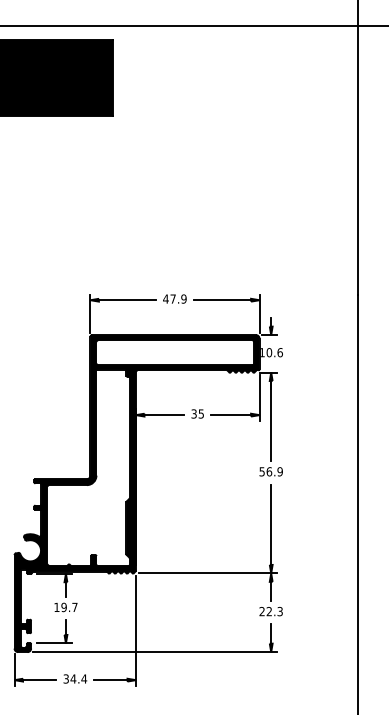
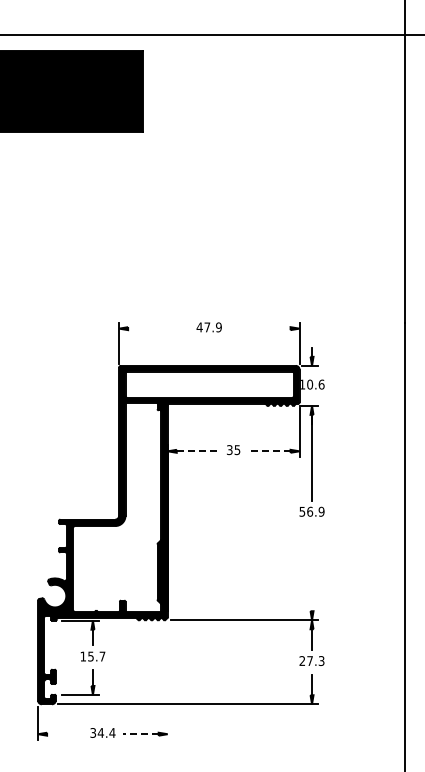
line: (127, 300) -> (158, 328), removed
line: (221, 300) -> (259, 328), removed
line: (164, 415) -> (198, 451), solid -> dashed
line: (230, 415) -> (268, 451), solid -> dashed
line: (271, 524) -> (312, 568), removed
text: (63, 607) -> (90, 656), 19.7 -> 15.7
text: (268, 611) -> (309, 660), 22.3 -> 27.3
line: (135, 630) -> (167, 681), removed
line: (39, 680) -> (64, 734), removed
line: (110, 680) -> (140, 734), solid -> dashed

